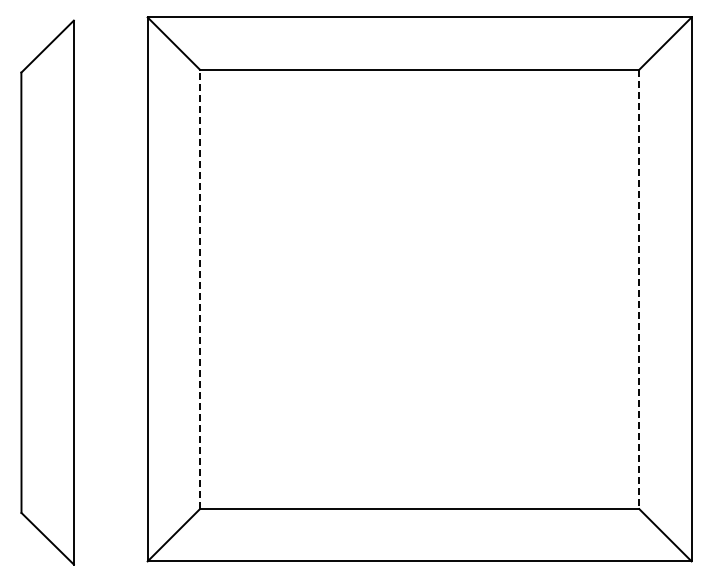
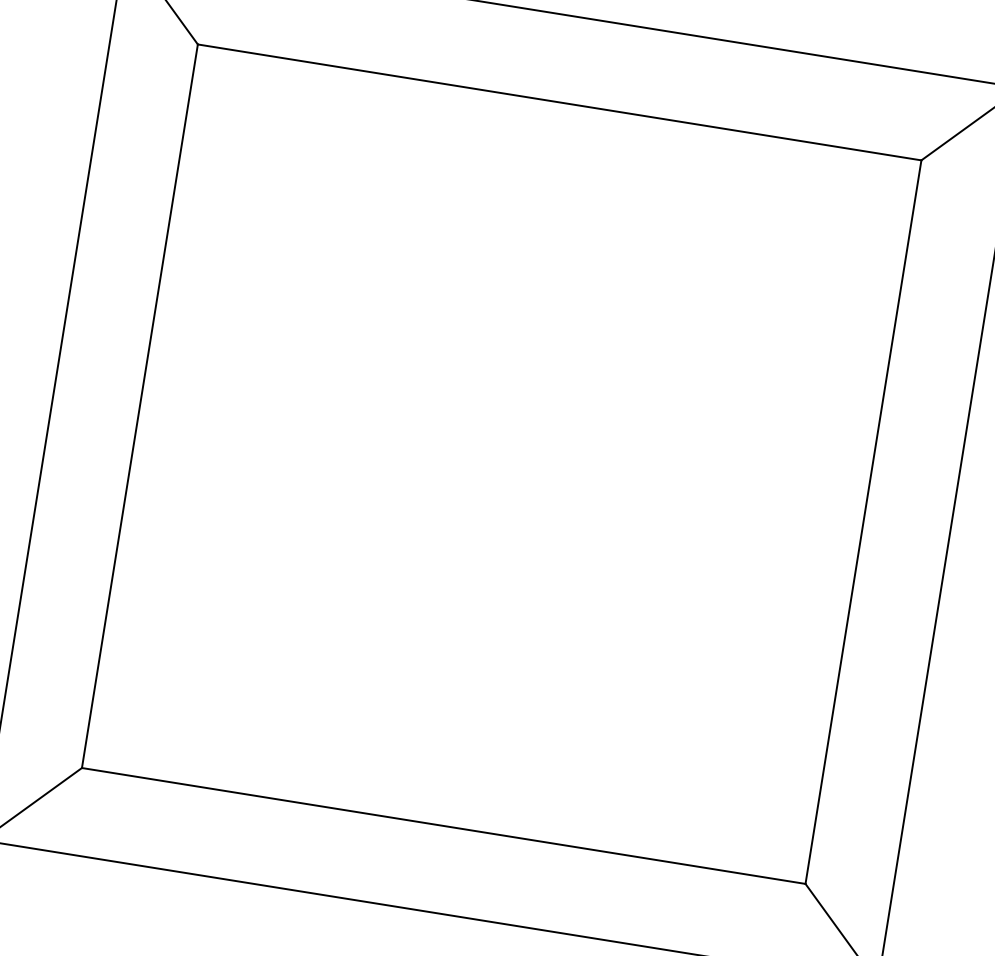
line: (200, 289) -> (140, 406), dashed -> solid
line: (639, 289) -> (863, 522), dashed -> solid

